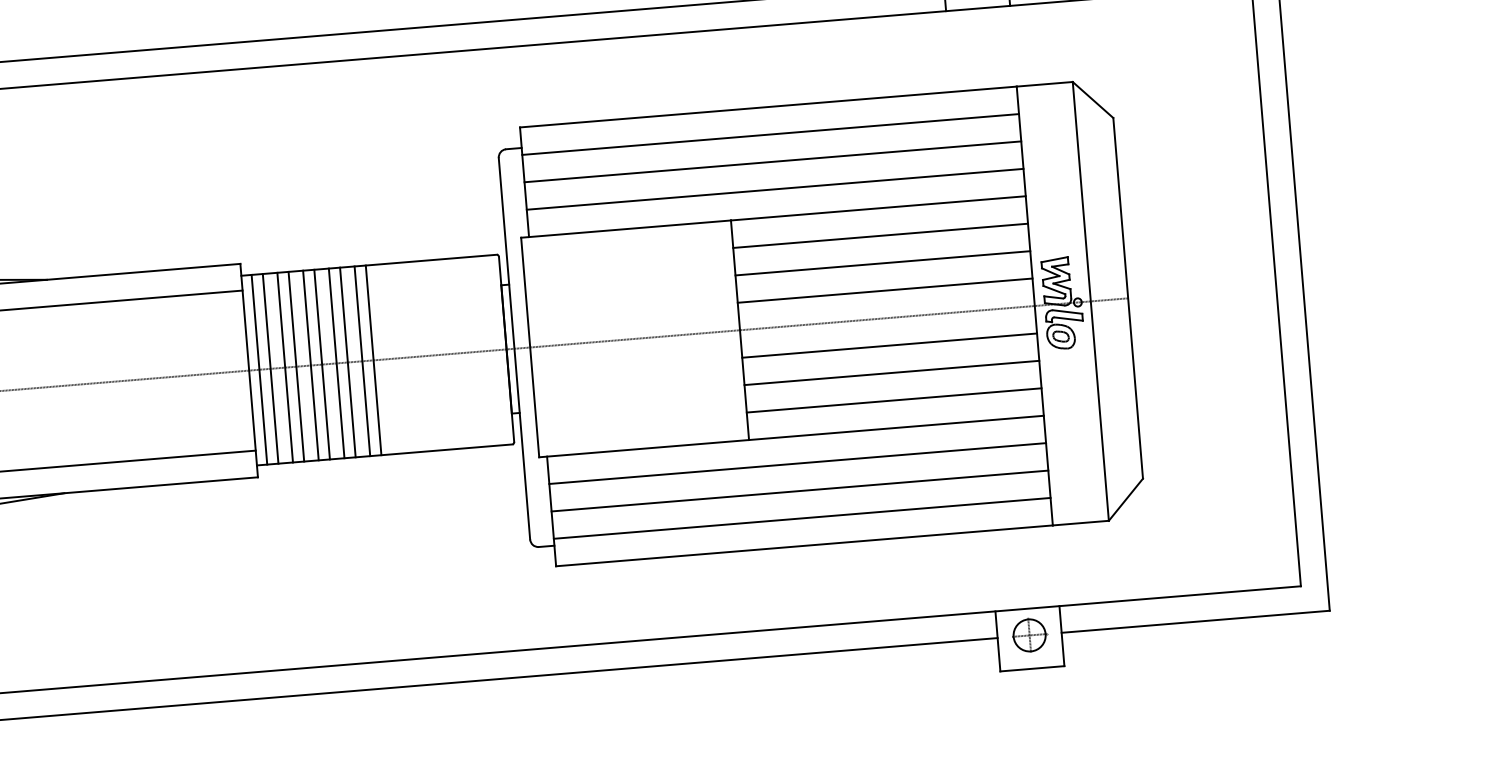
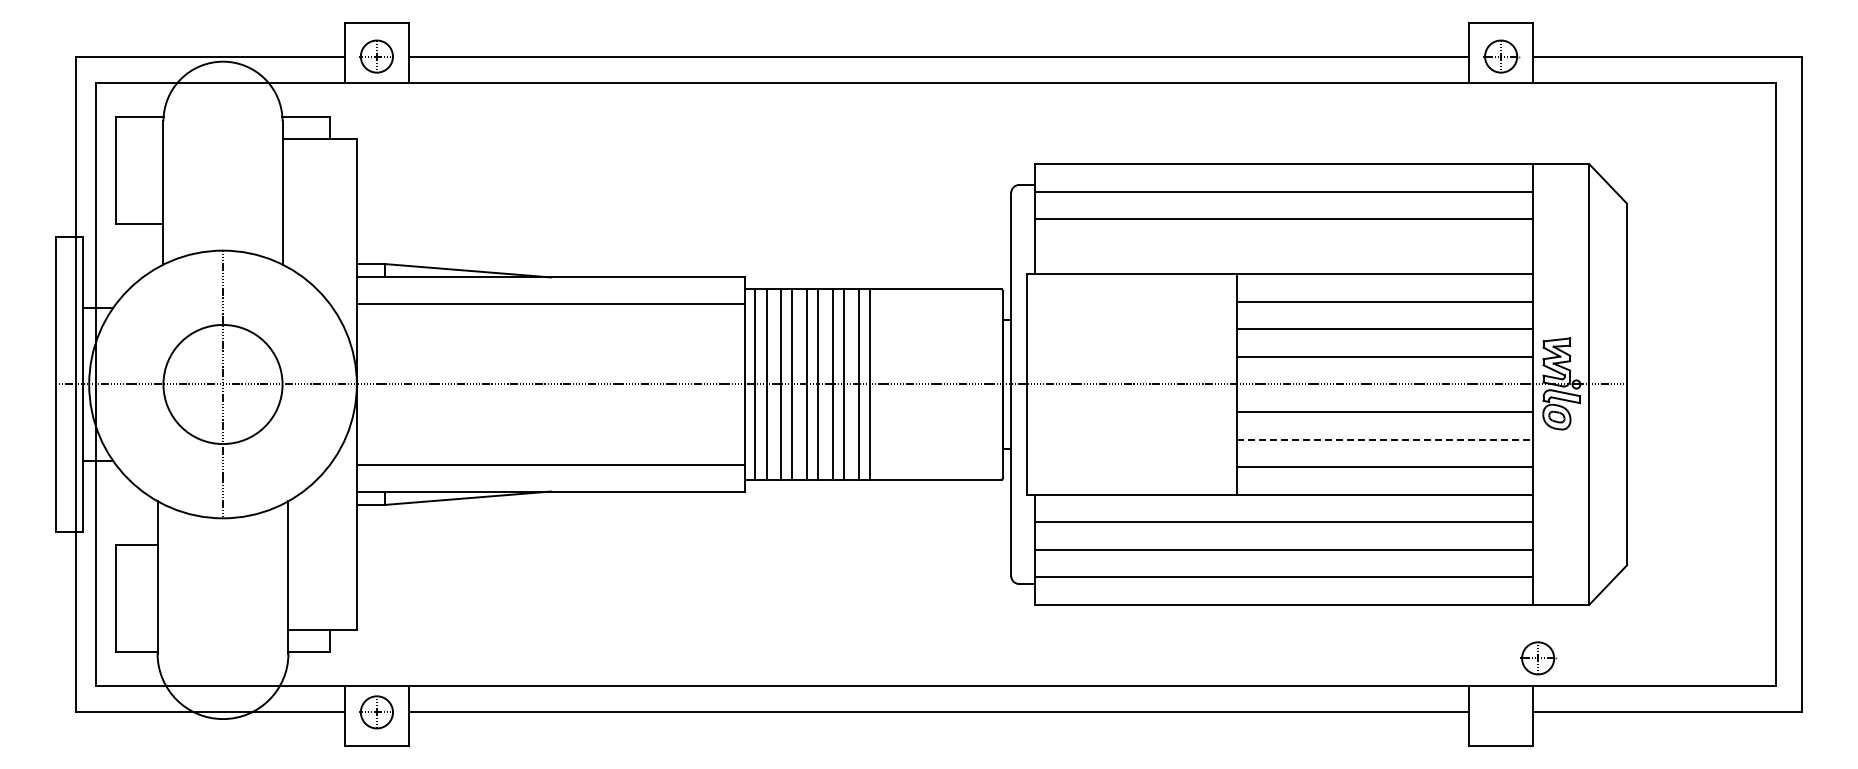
line: (774, 188) -> (1283, 246), removed
line: (892, 372) -> (1385, 439), solid -> dashed
part: (1030, 635) -> (1538, 658), moved

